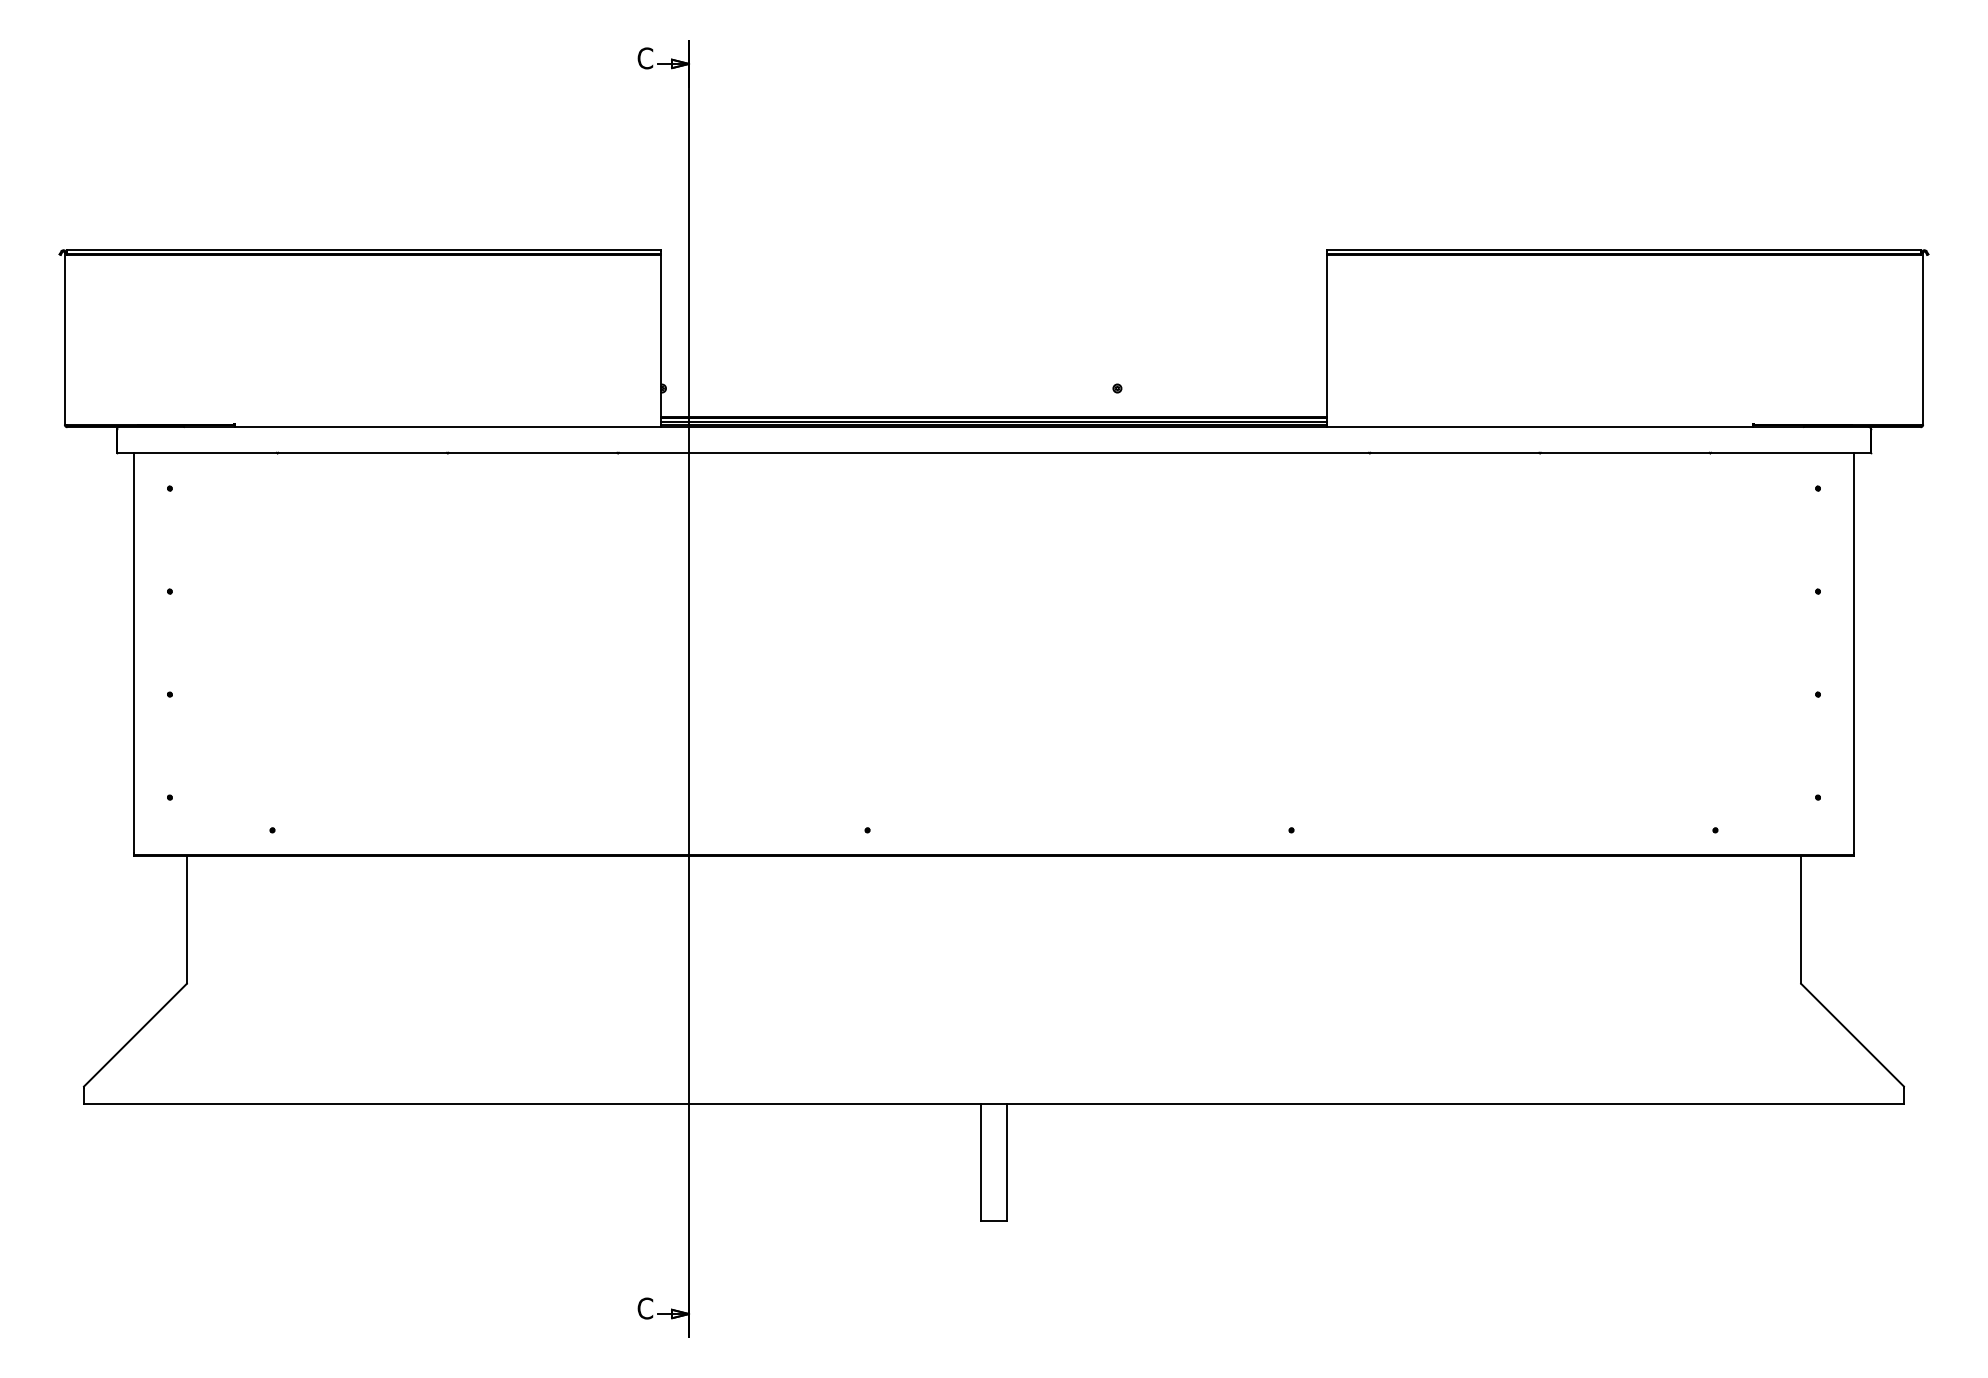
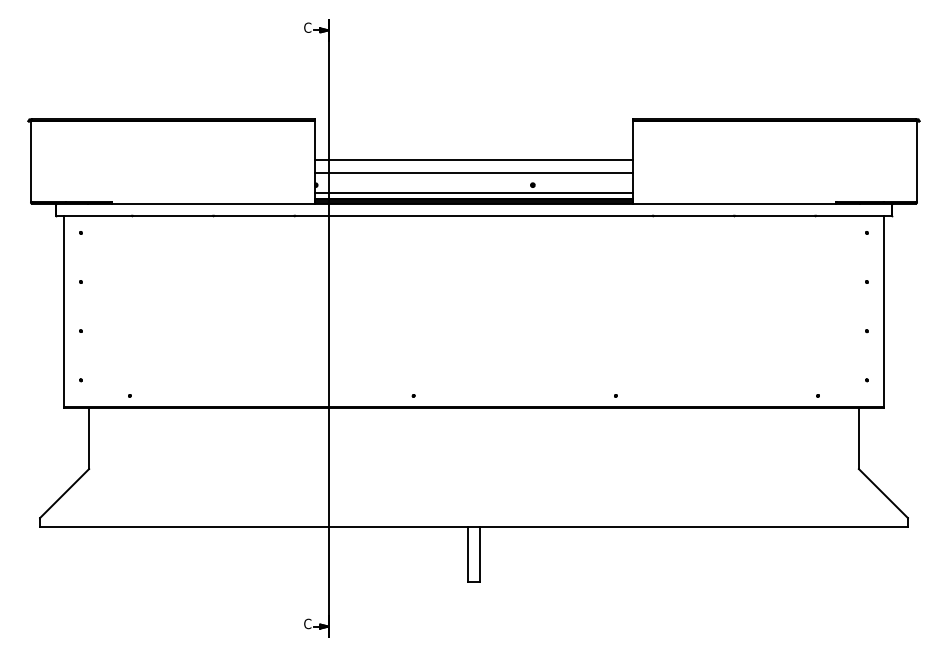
line: (992, 336) -> (473, 160), added
line: (992, 363) -> (473, 173), added
line: (992, 405) -> (473, 193), added

